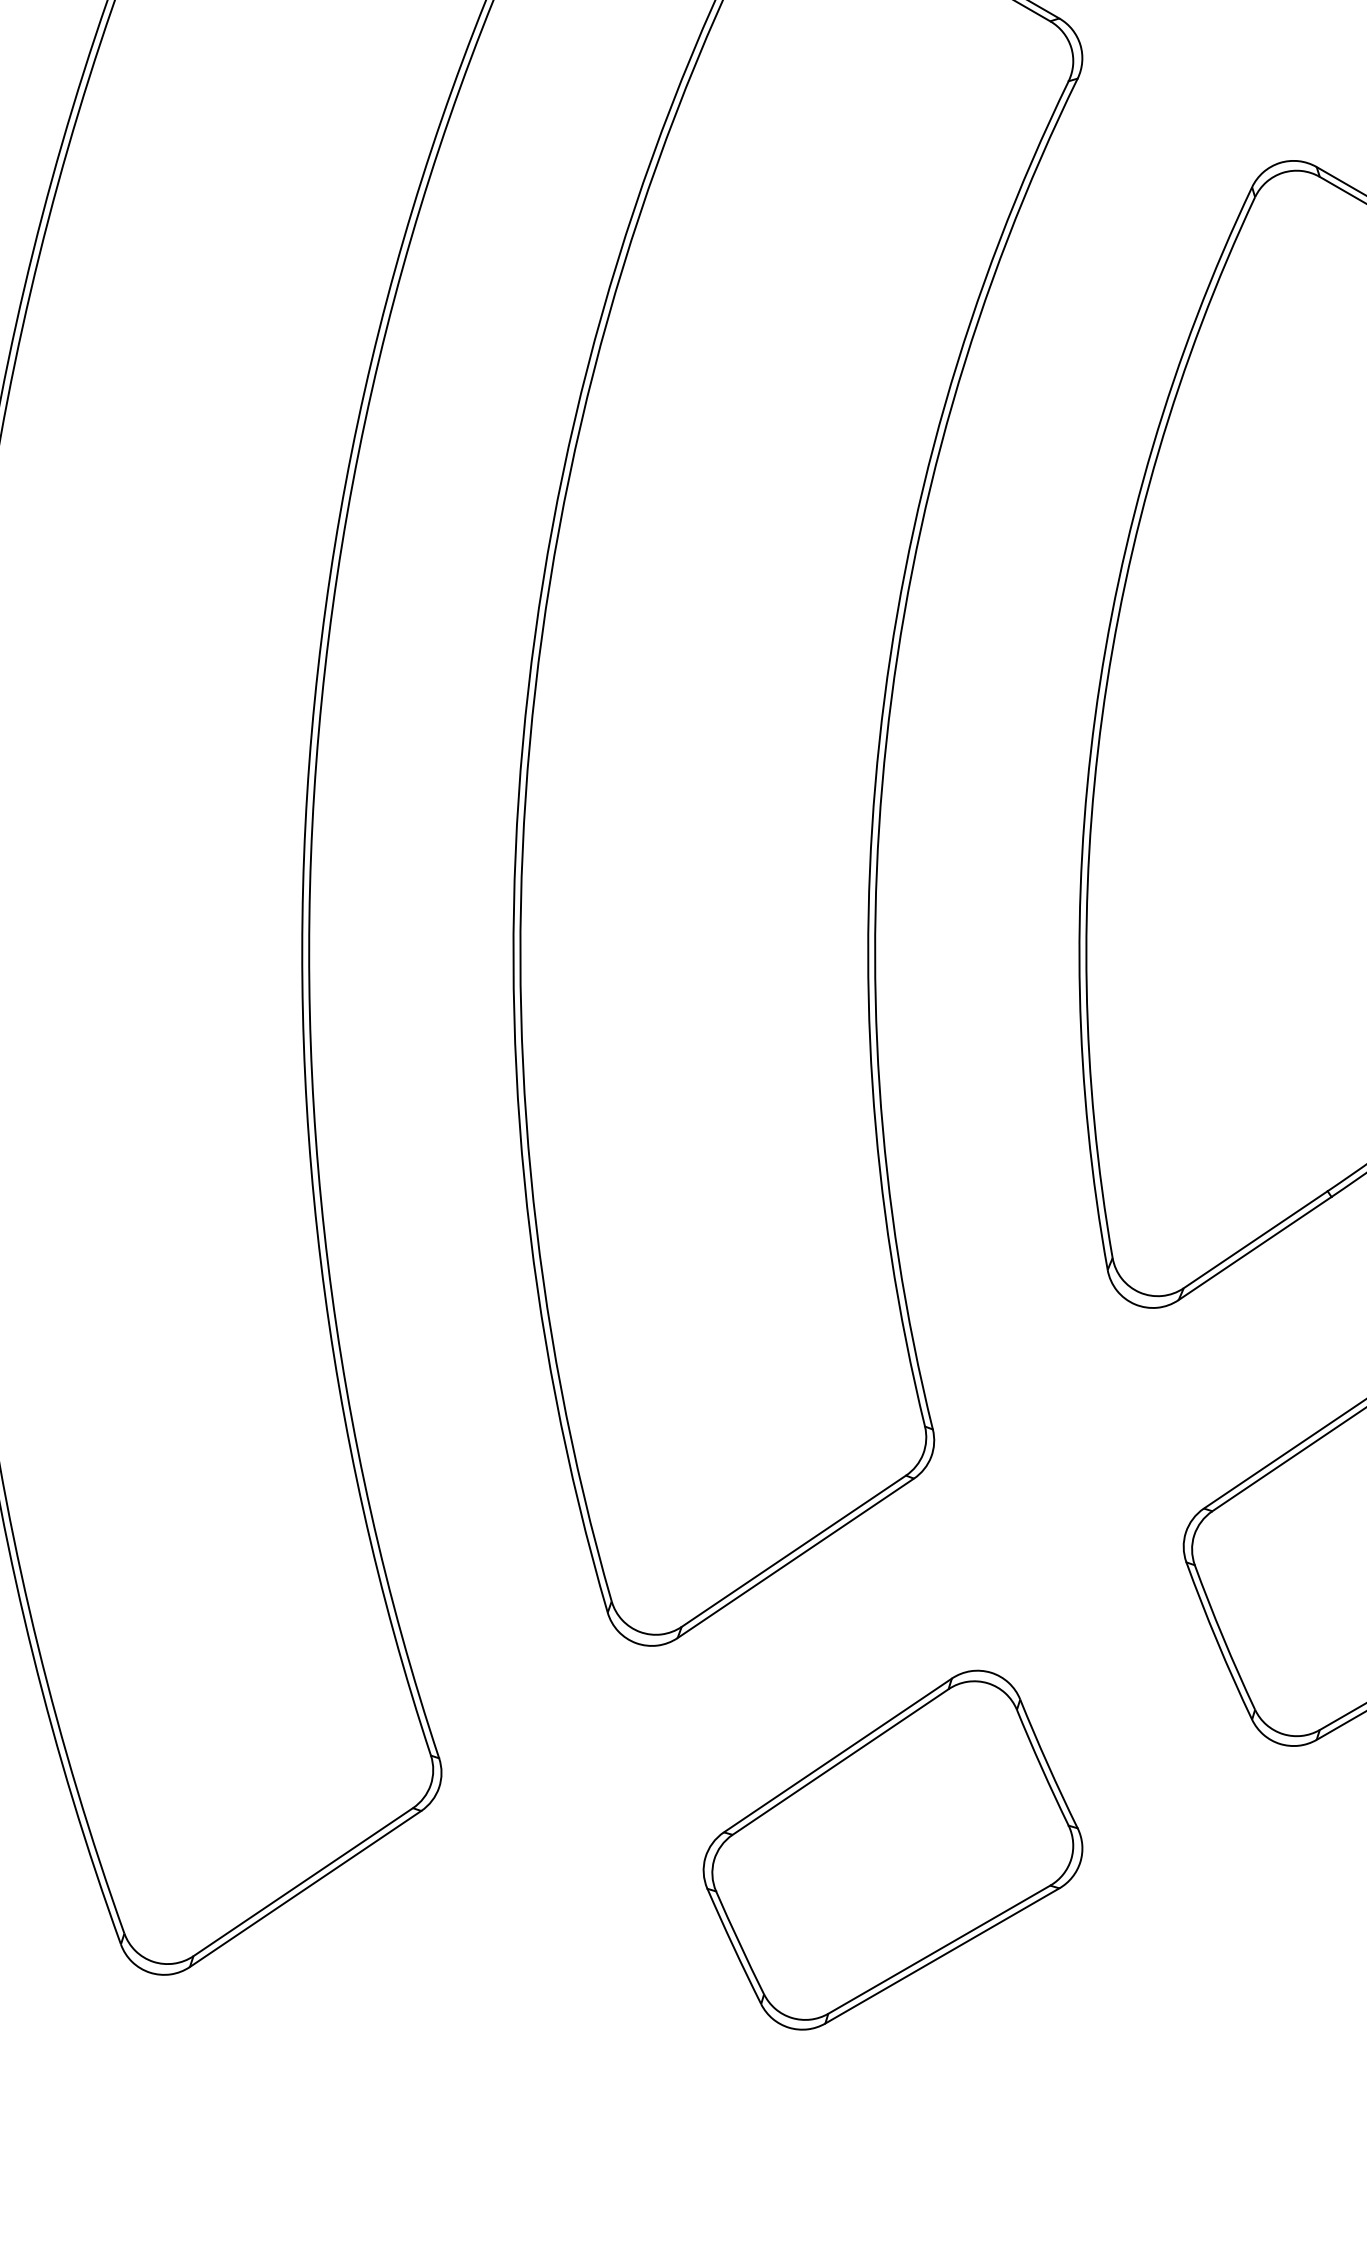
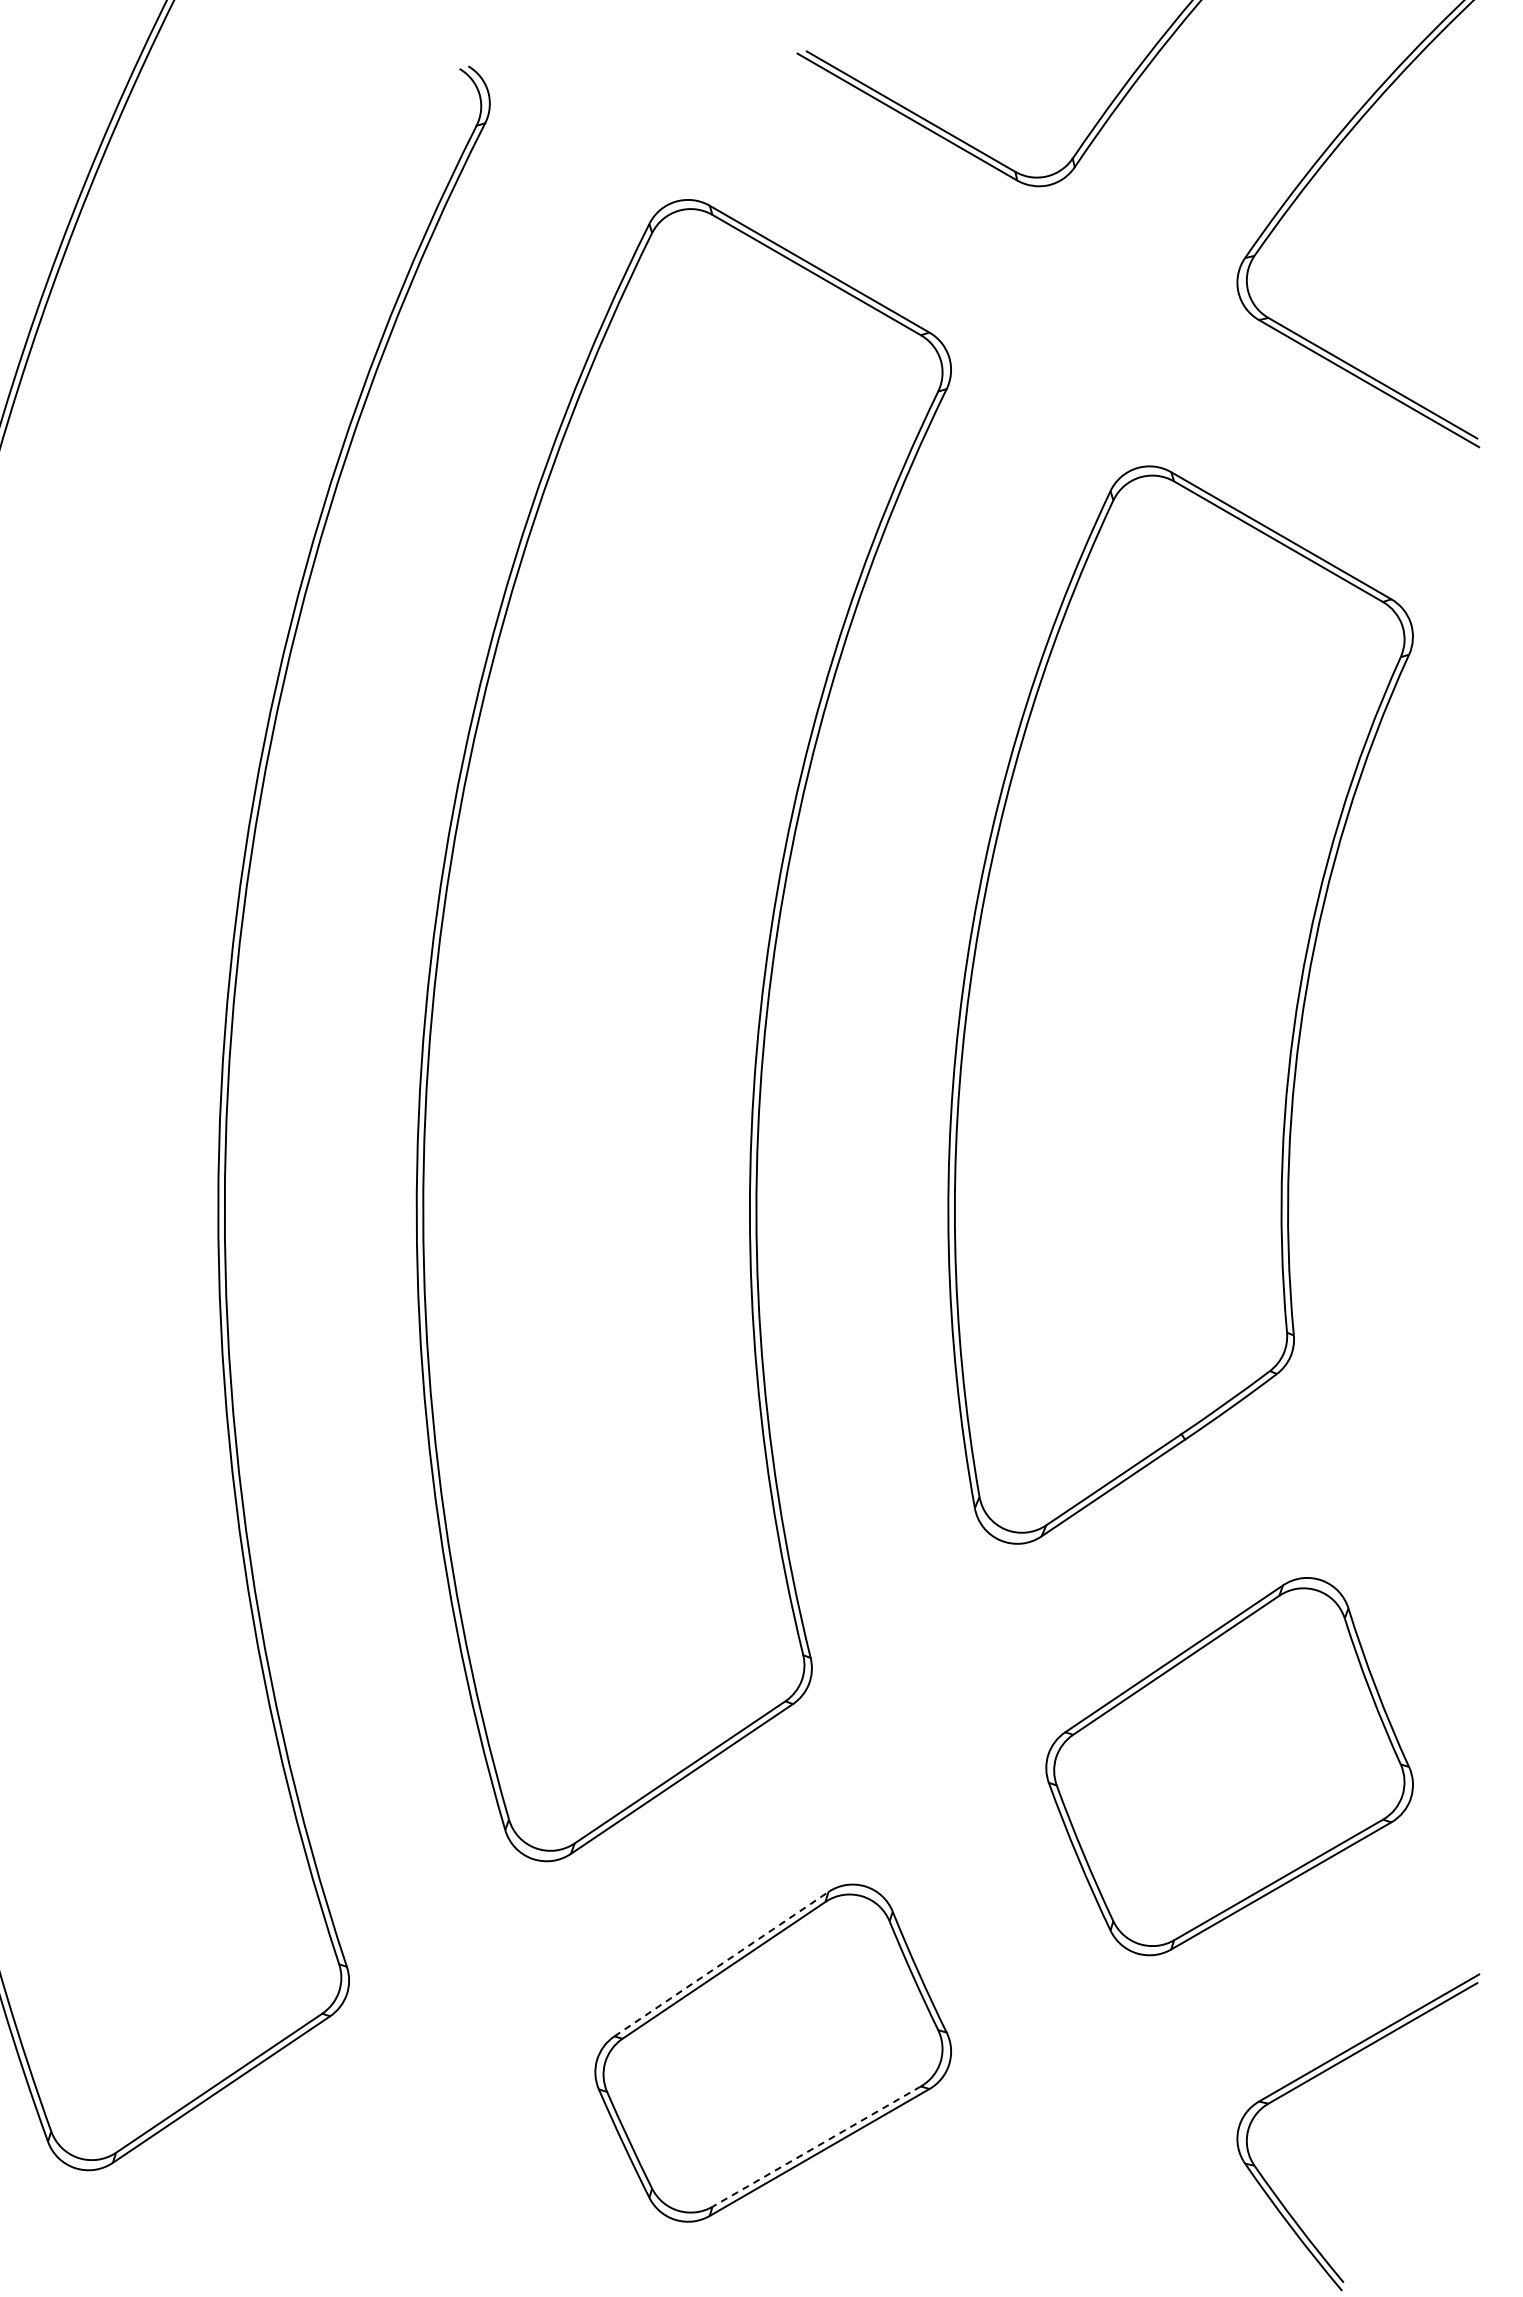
line: (837, 1754) -> (721, 1963), solid -> dashed
line: (939, 1949) -> (816, 2146), solid -> dashed

